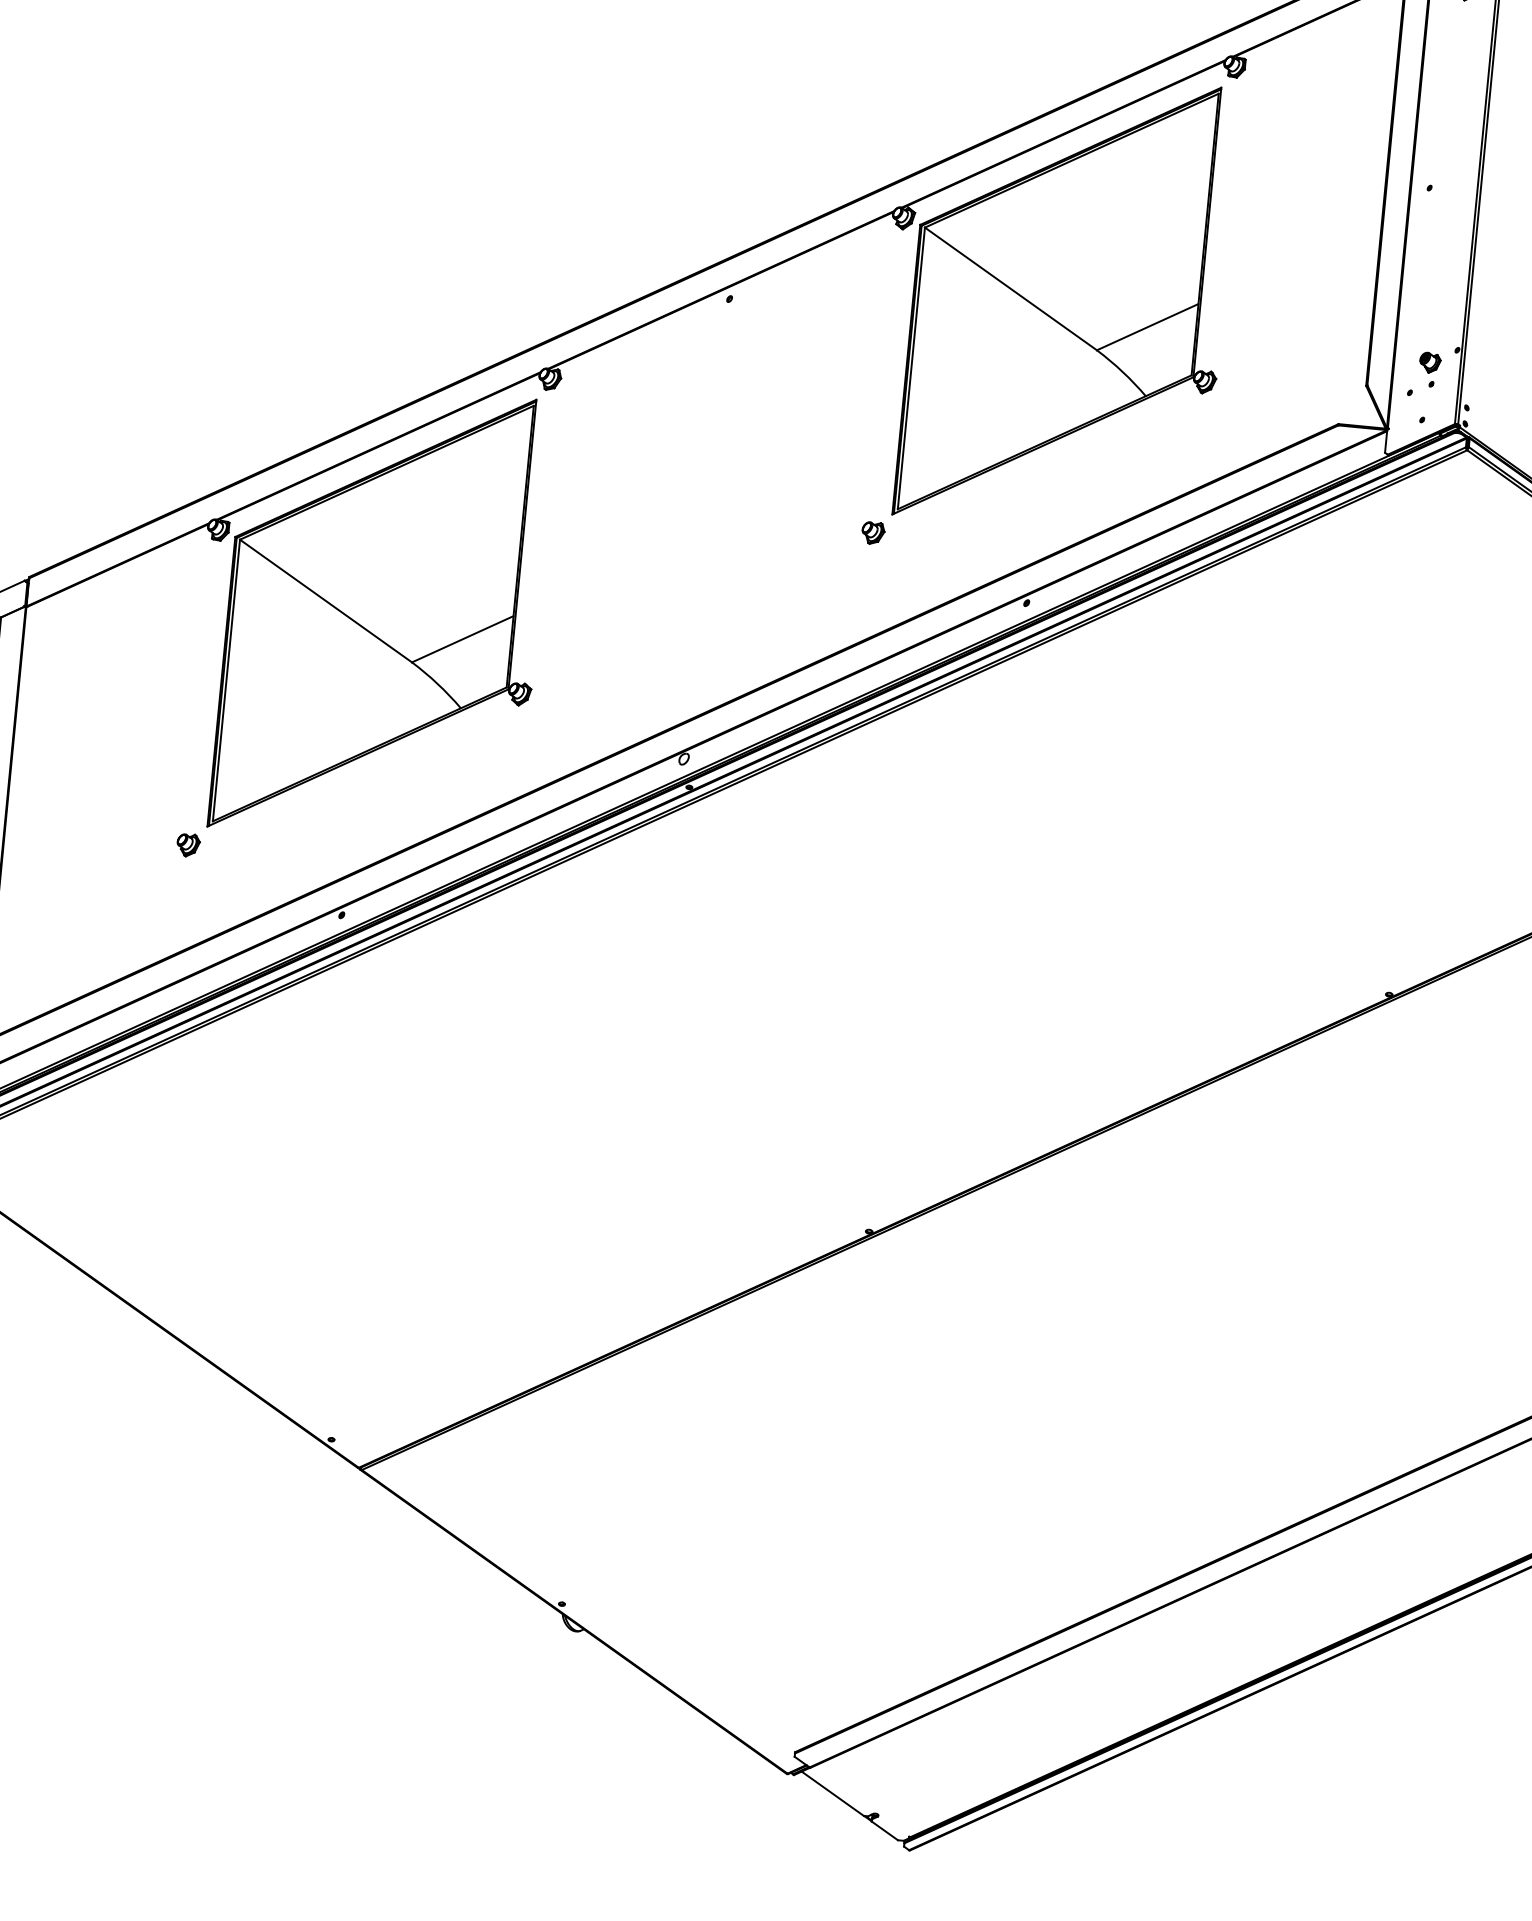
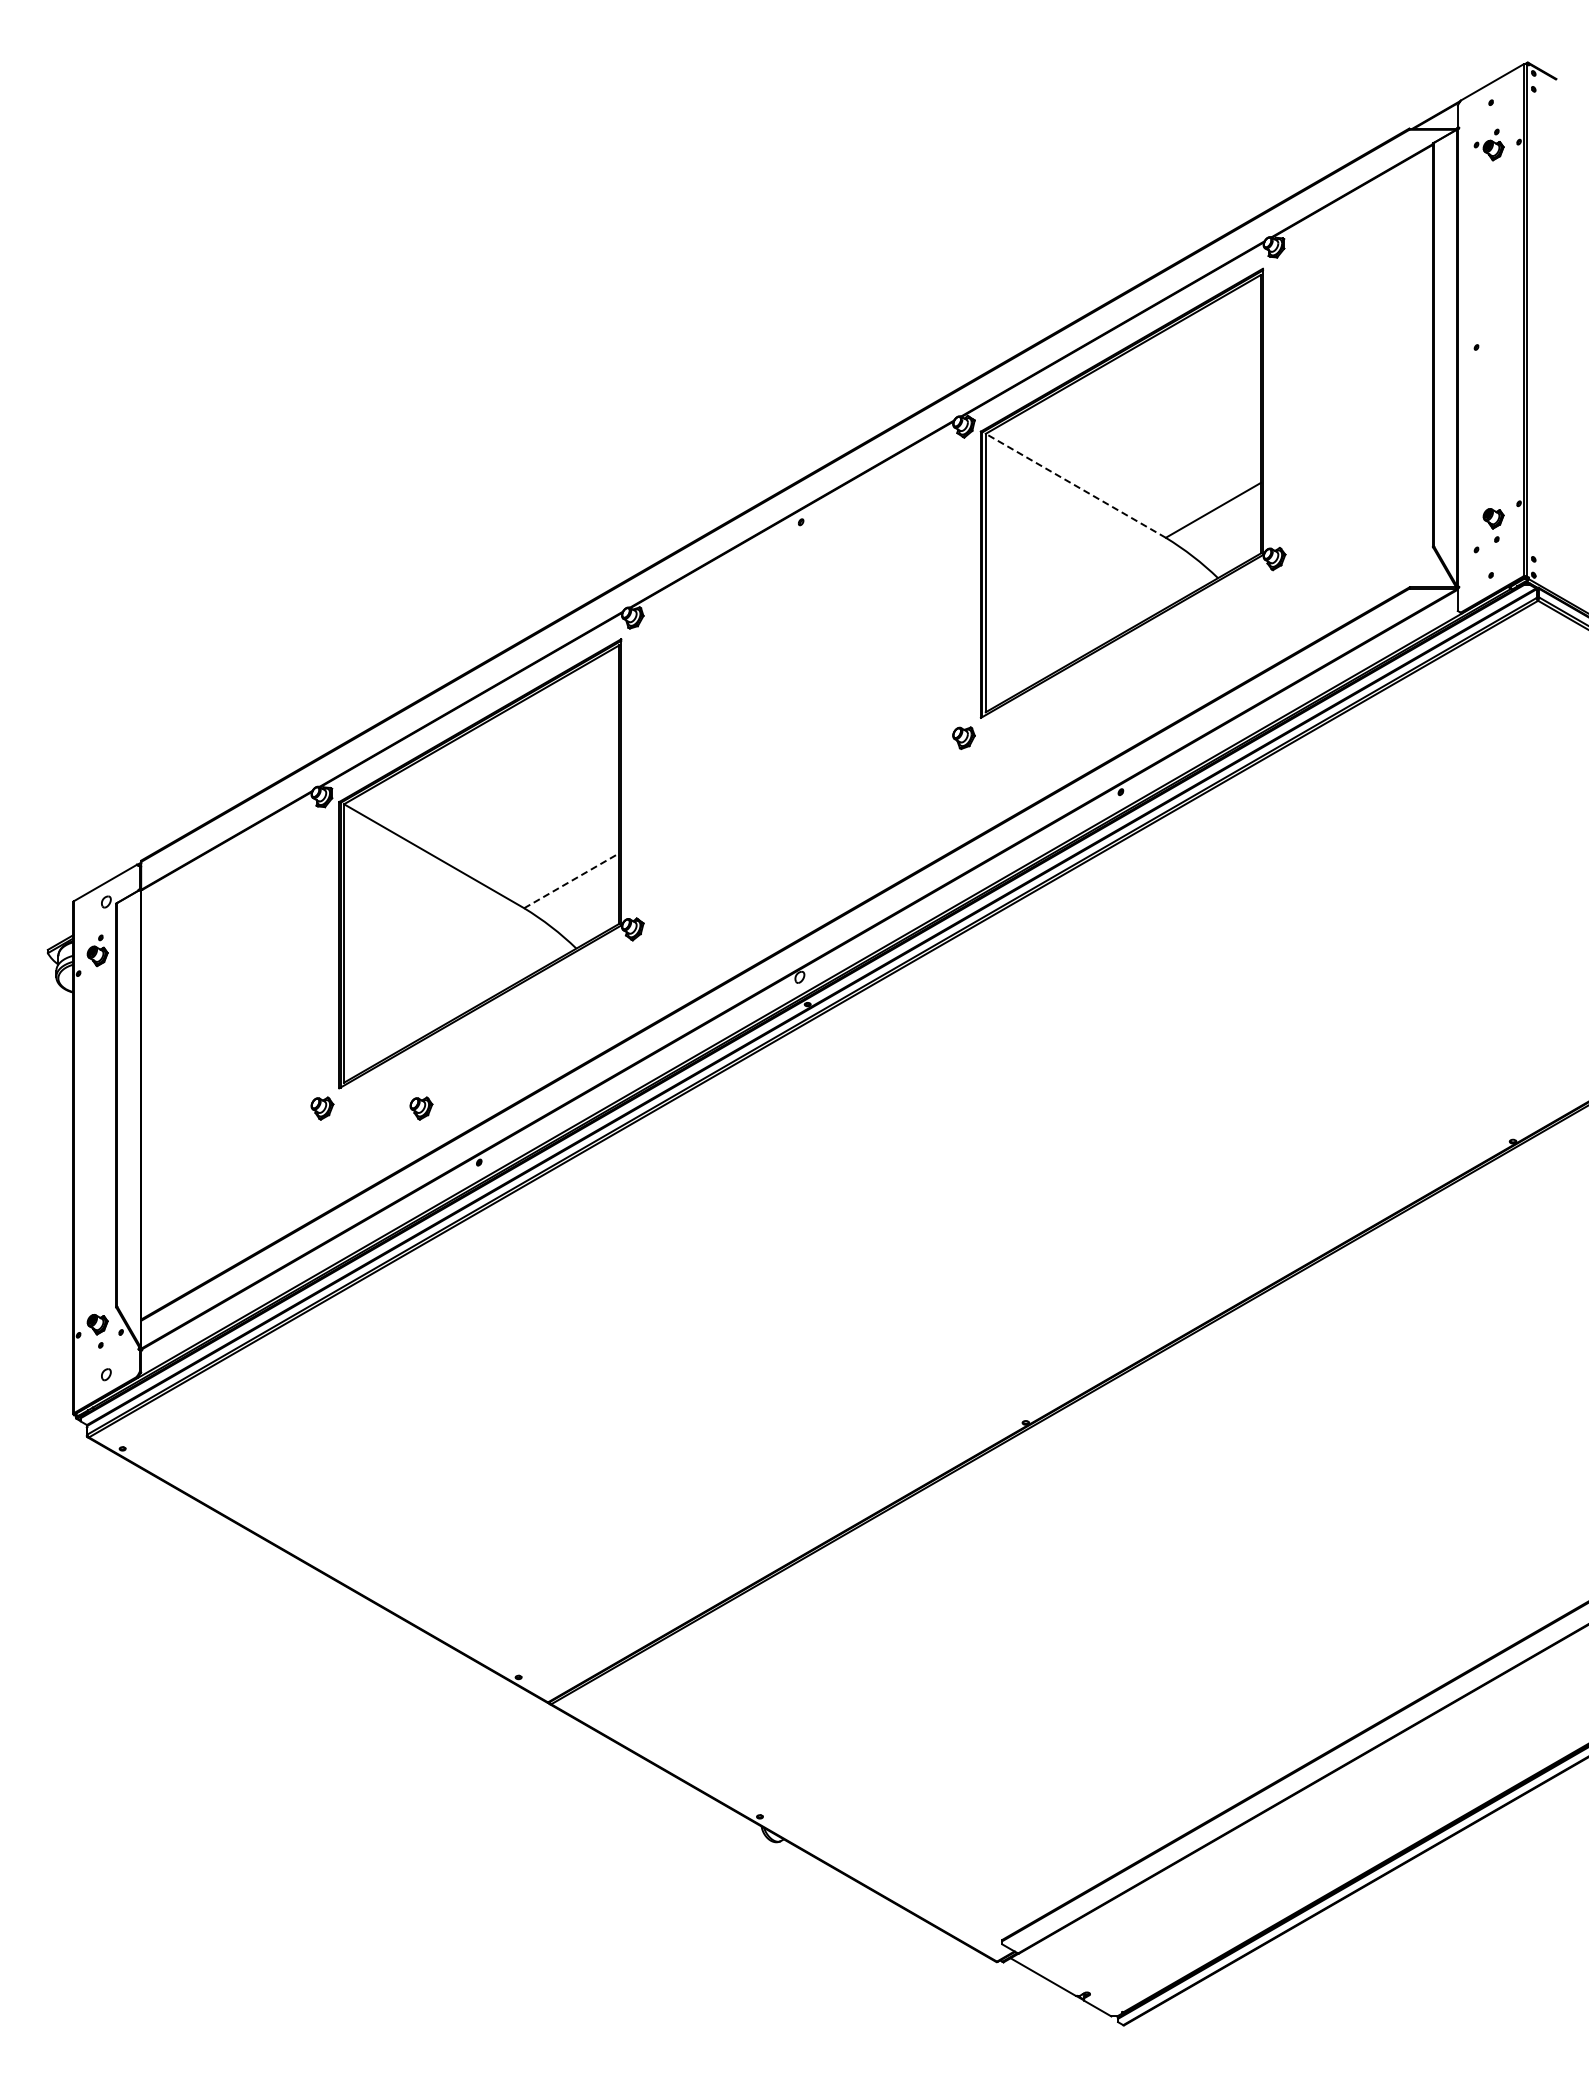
line: (1010, 288) -> (1075, 485), solid -> dashed
line: (462, 638) -> (571, 880), solid -> dashed
part: (288, 854) -> (421, 1108), added

